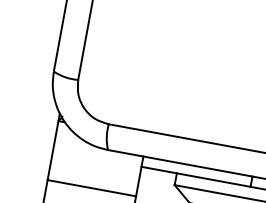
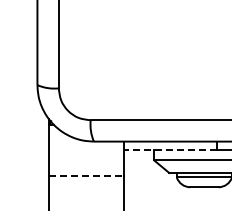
line: (195, 176) -> (170, 150), solid -> dashed
line: (91, 188) -> (86, 175), solid -> dashed

